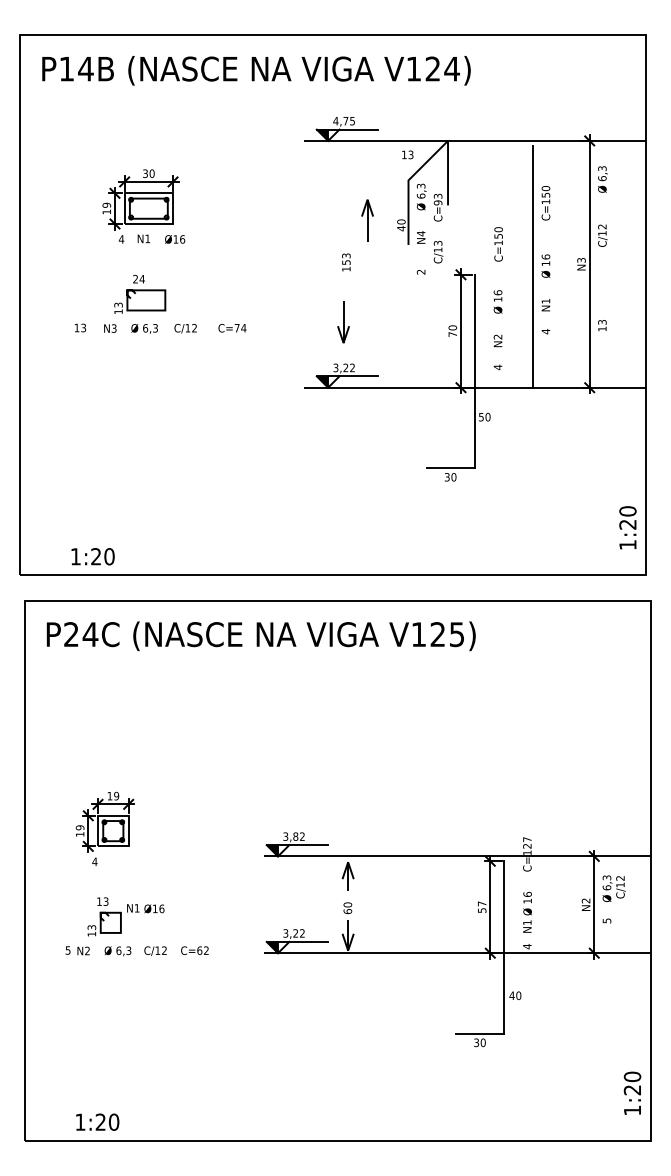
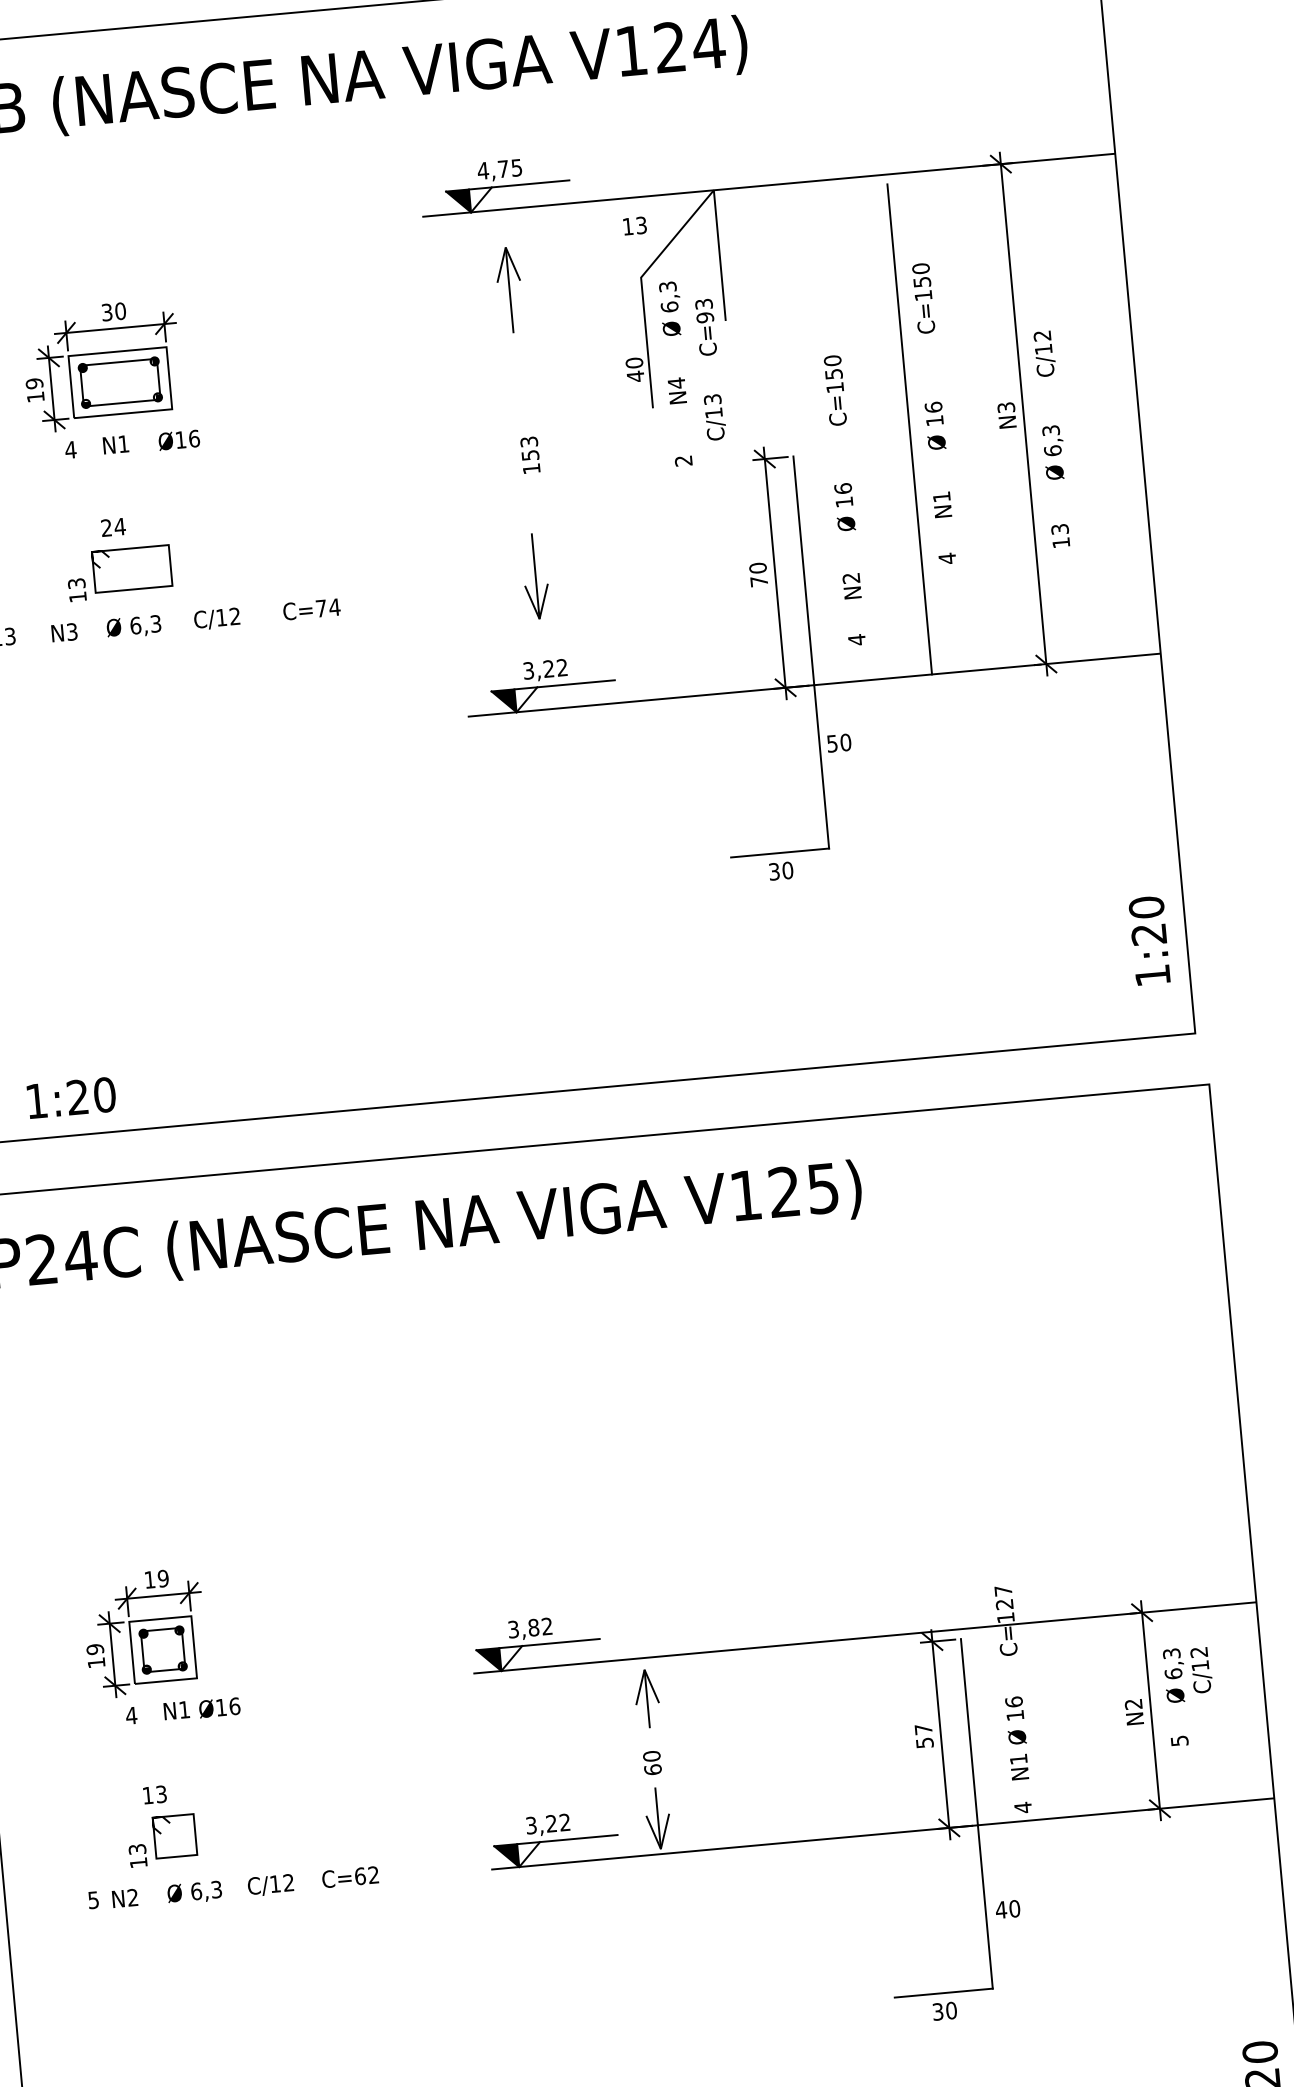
text: (602, 179) -> (1053, 452), moved
part: (367, 220) -> (509, 289), moved
text: (145, 908) -> (201, 1708), moved

